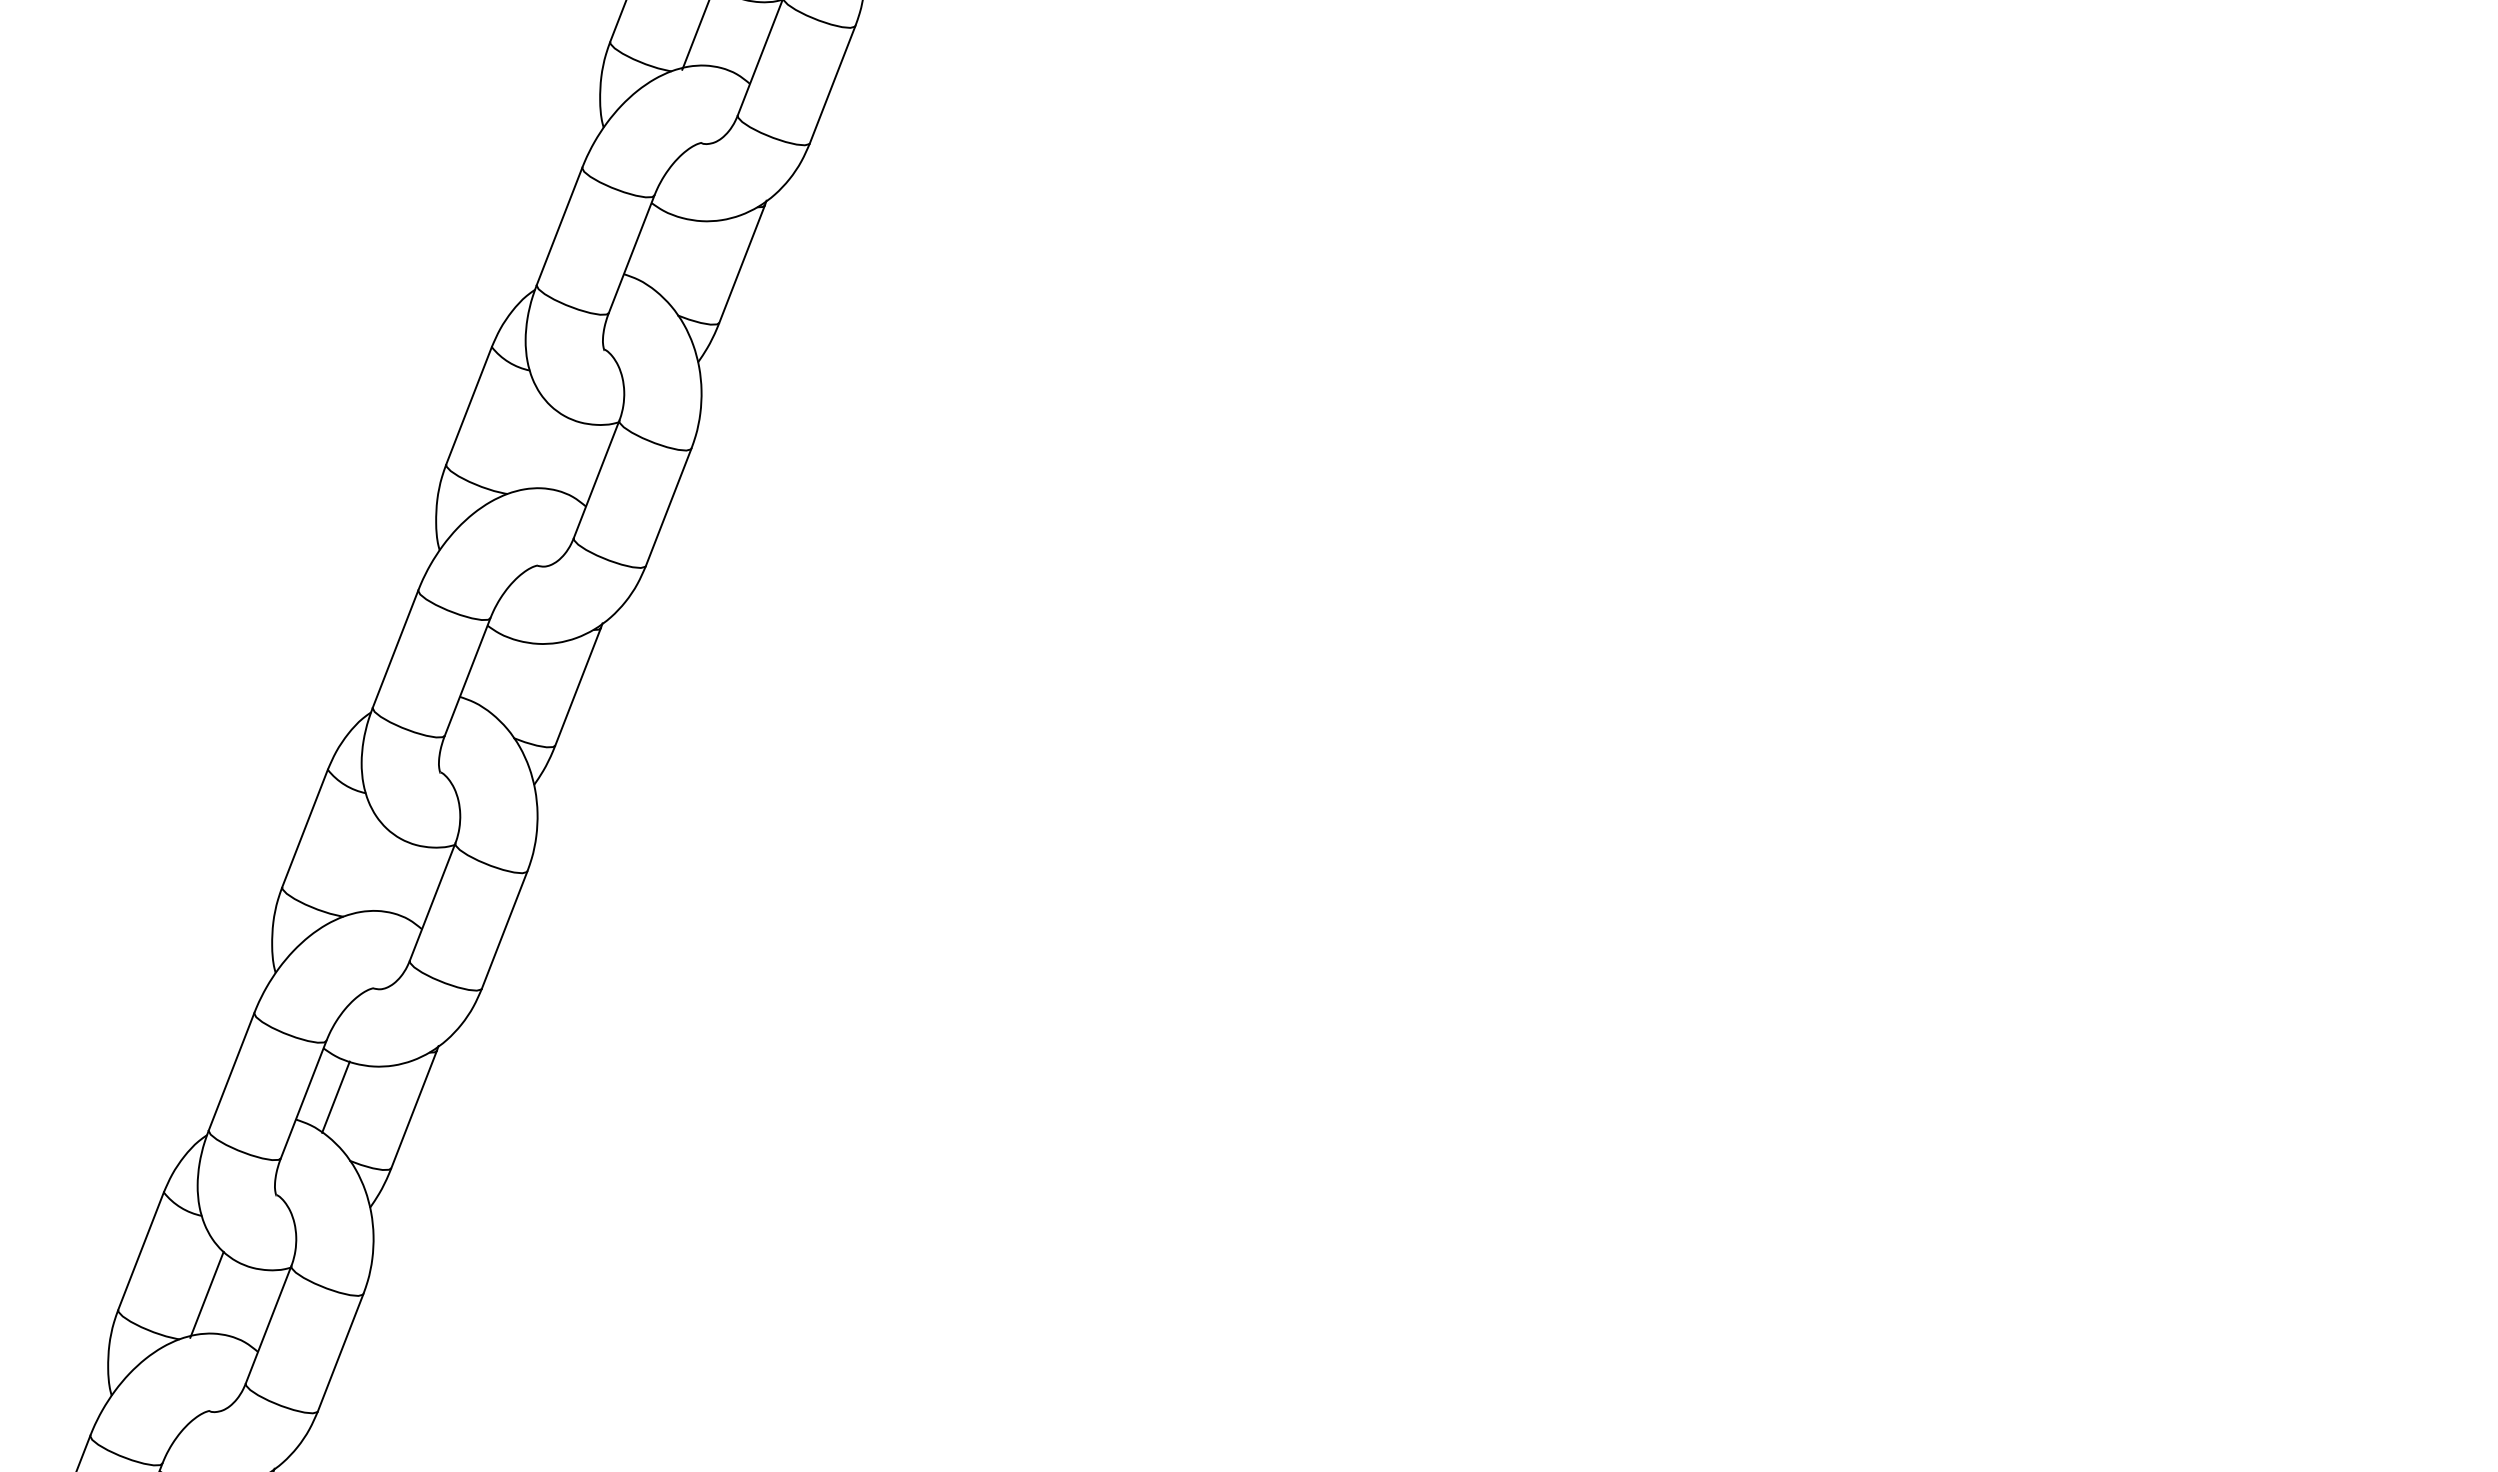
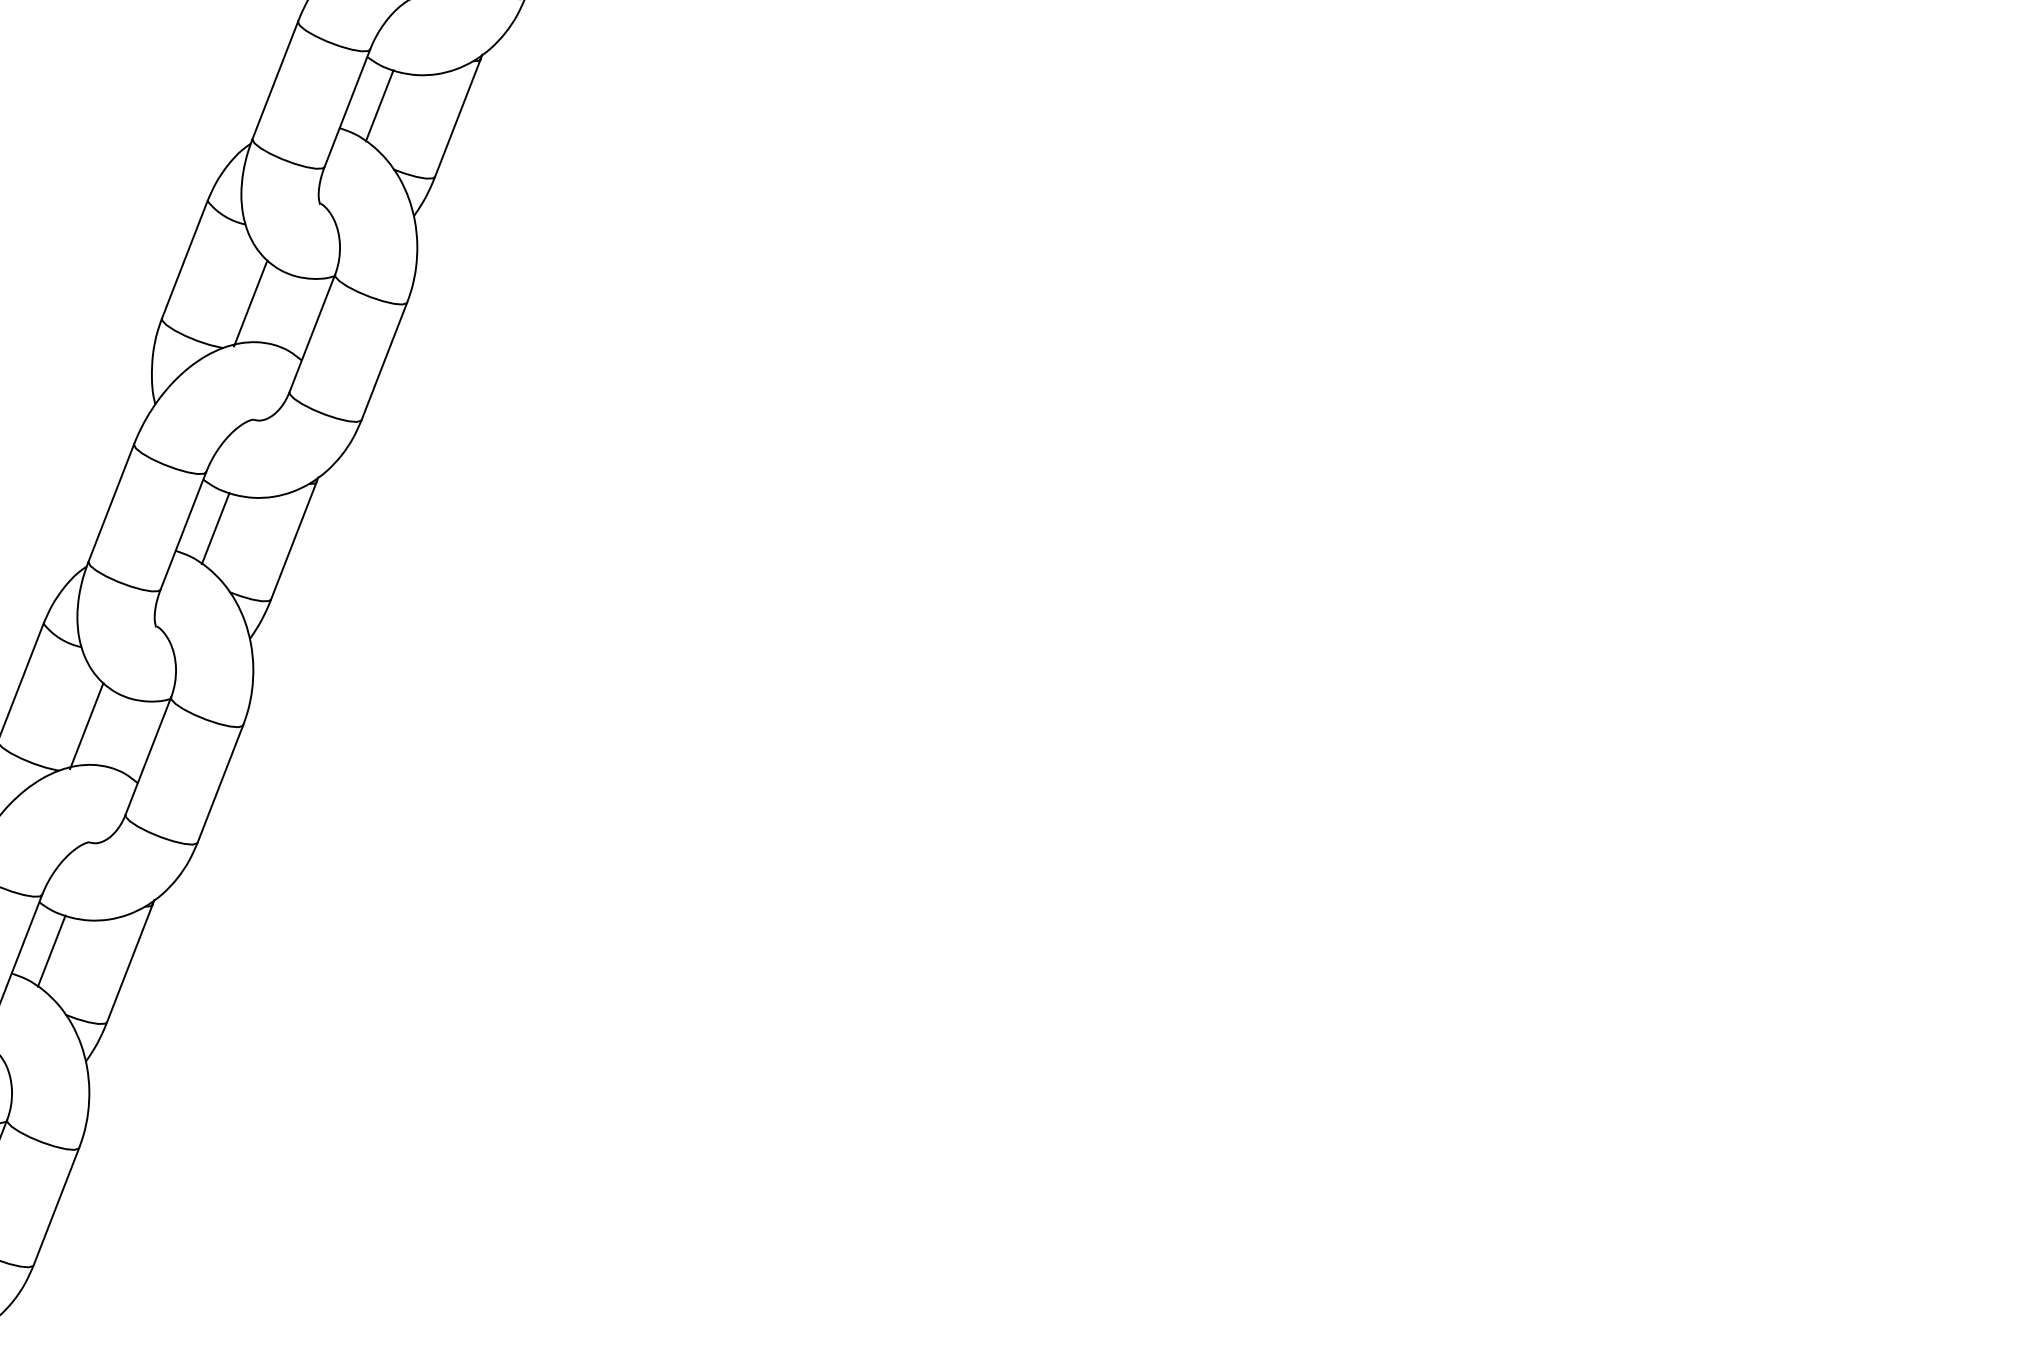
line: (663, 251) -> (379, 105), added
line: (534, 449) -> (250, 303), added
line: (499, 674) -> (215, 528), added
line: (370, 872) -> (86, 726), added

